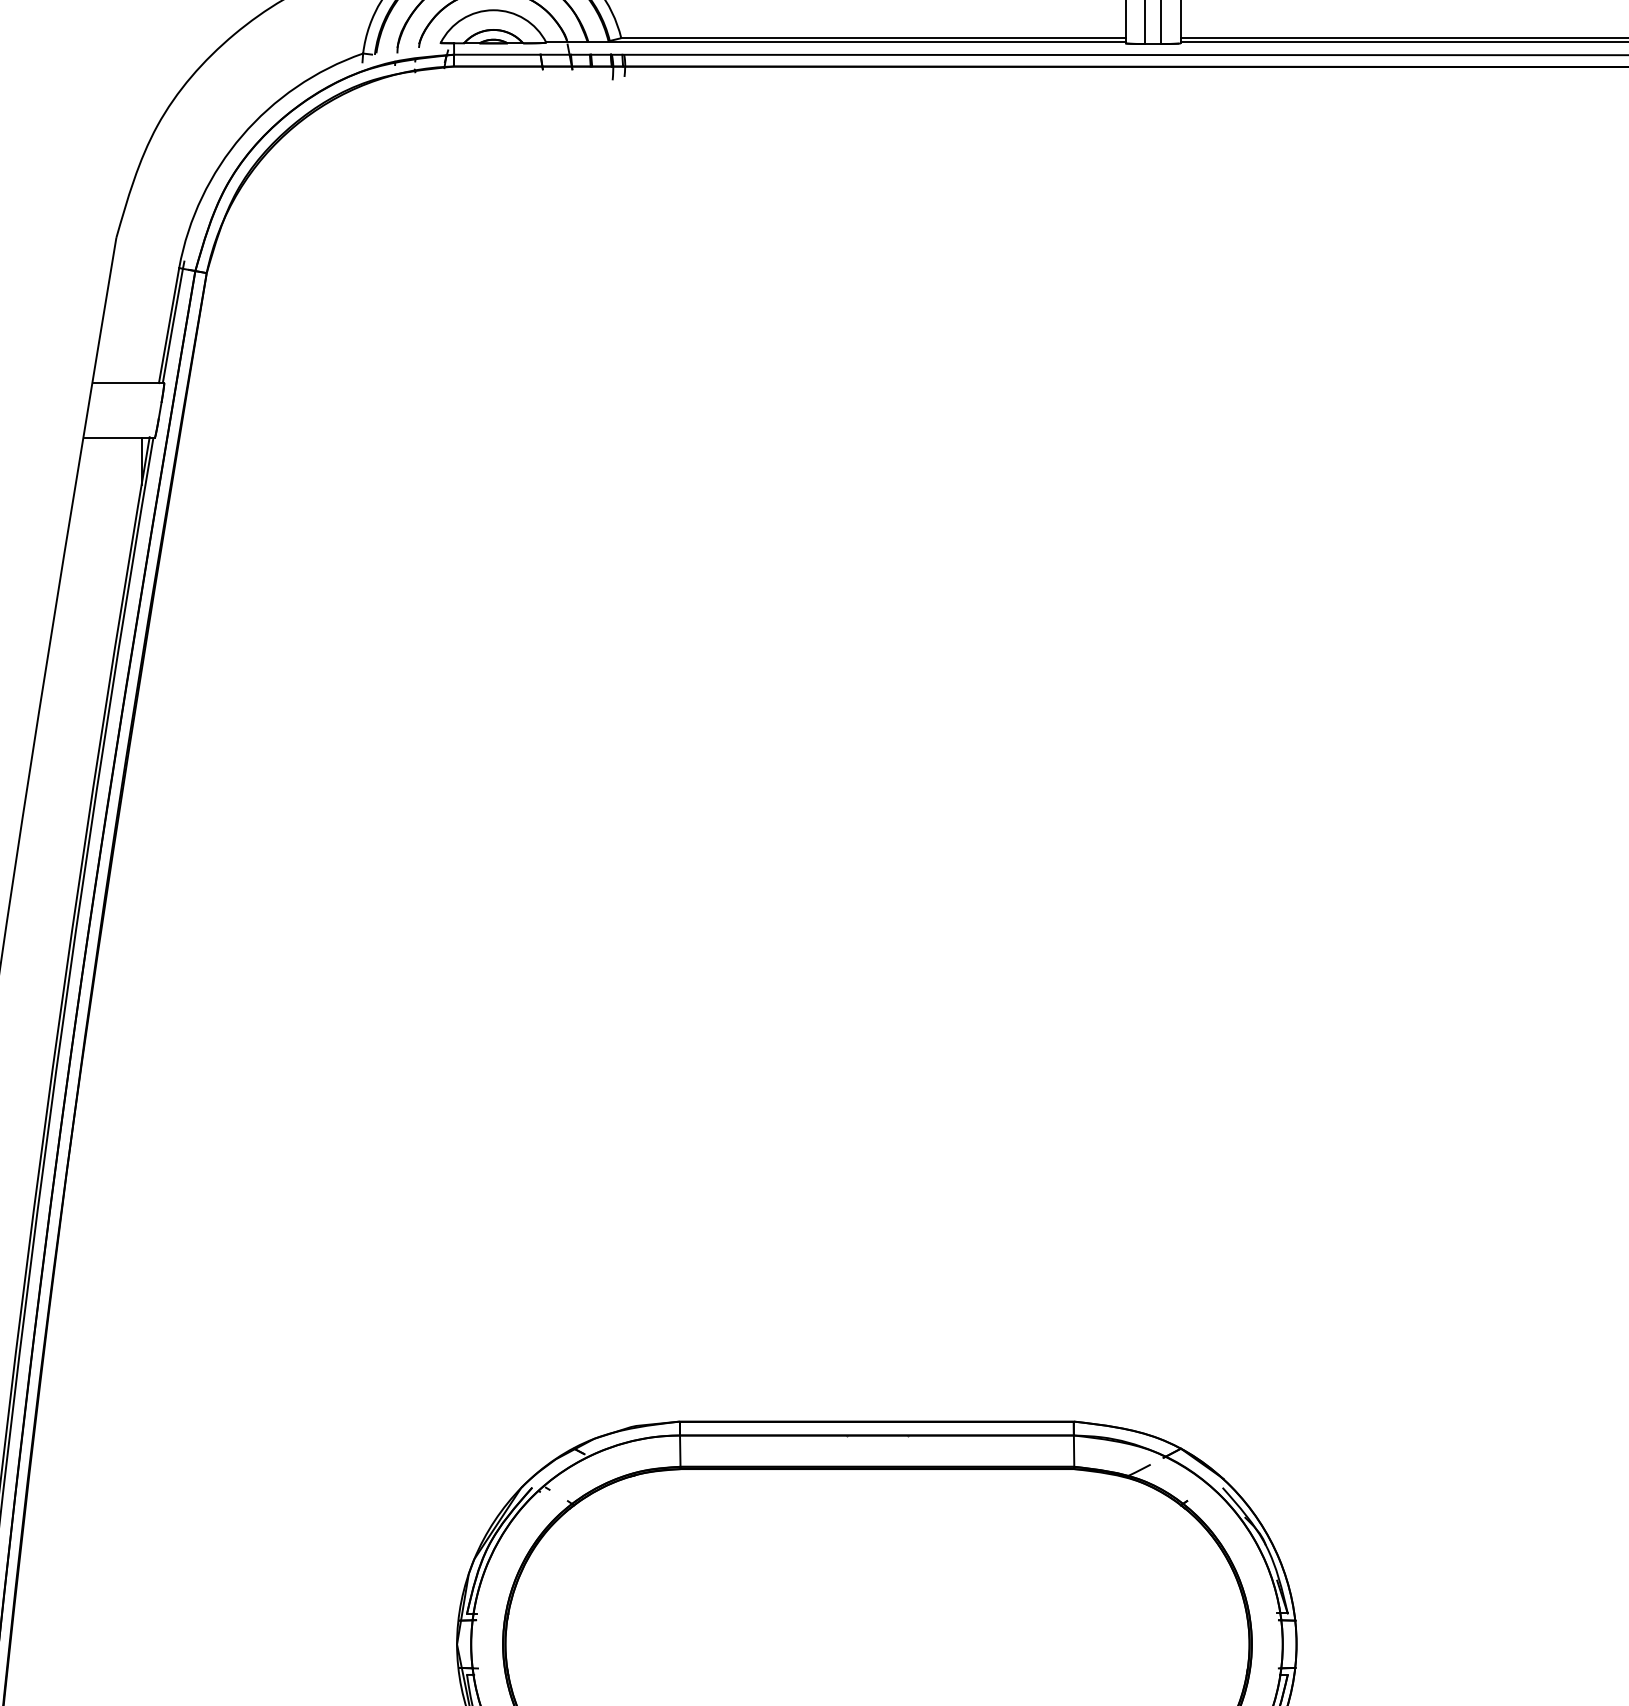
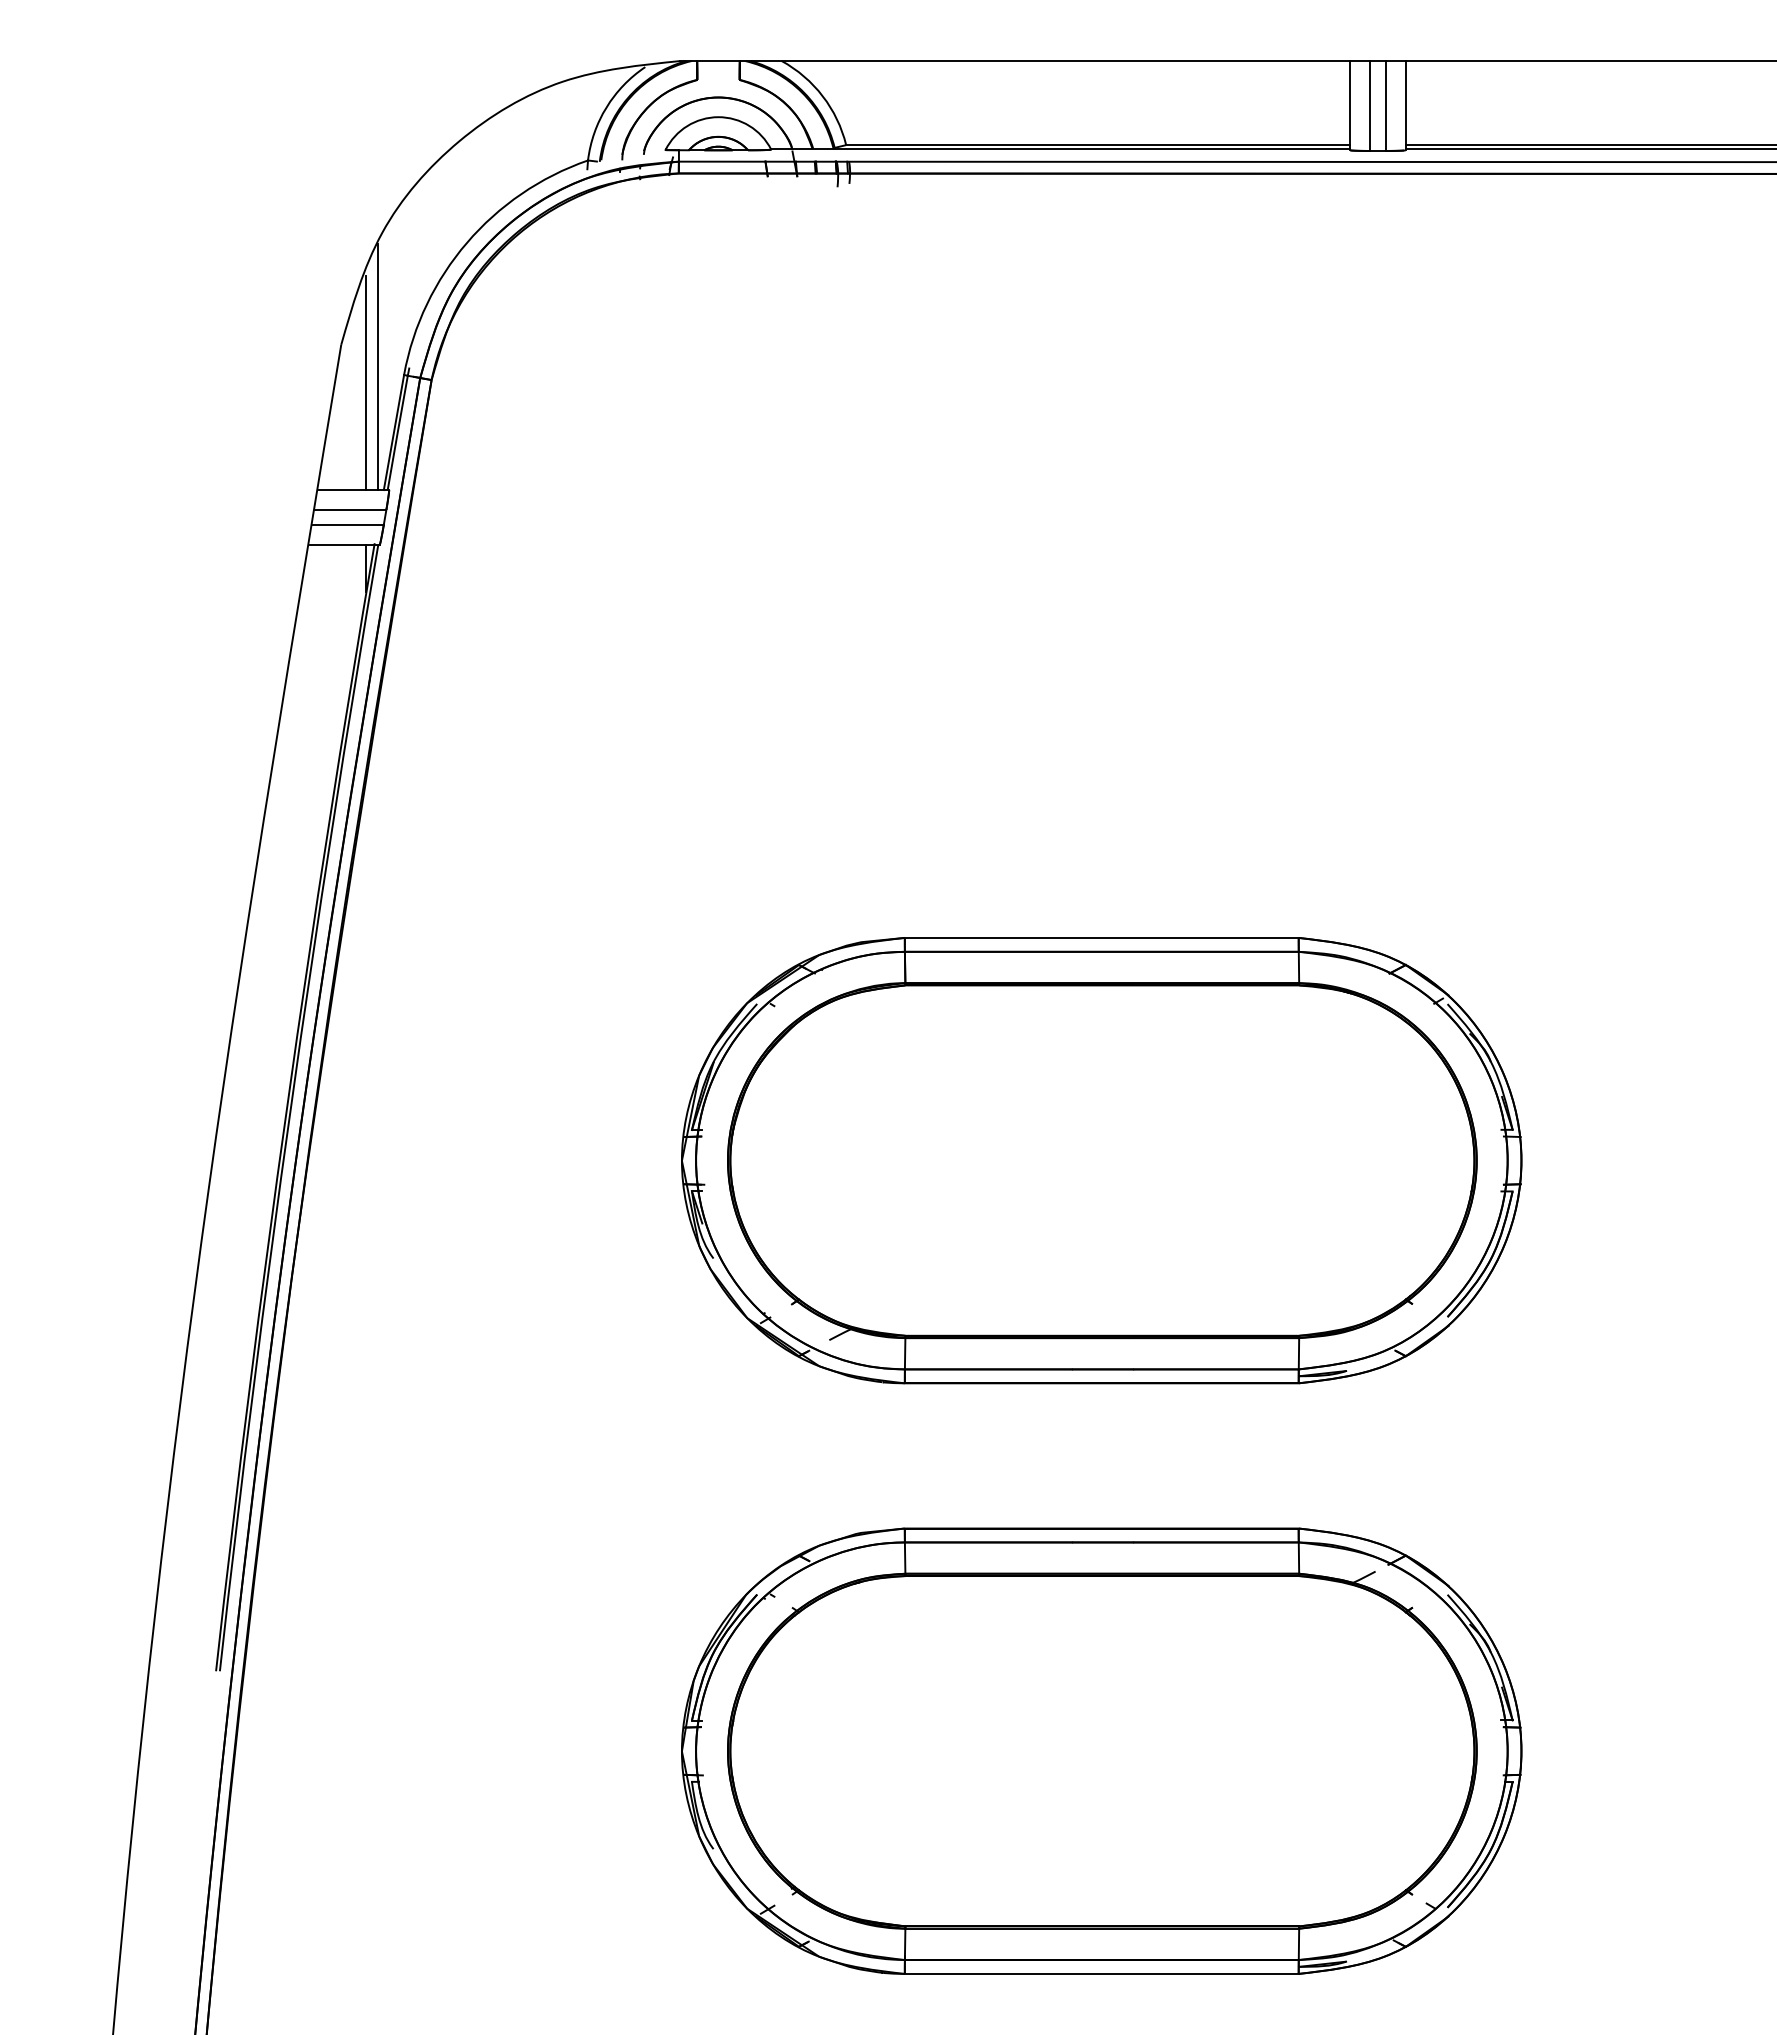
line: (153, 259) -> (378, 366), added
line: (141, 276) -> (366, 383), added
line: (125, 402) -> (350, 509), added
line: (122, 418) -> (347, 525), added
part: (876, 1053) -> (1101, 1160), added

